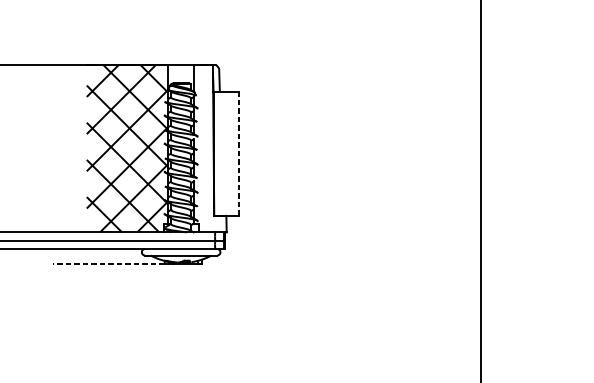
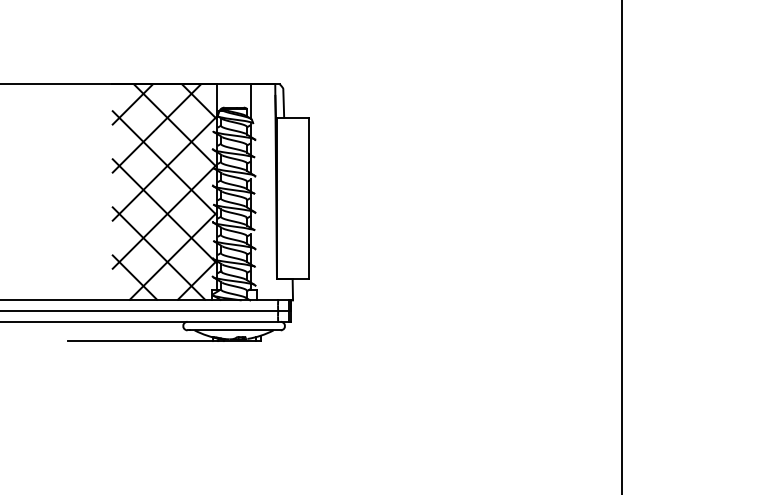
line: (239, 153) -> (309, 198), dashed -> solid
line: (108, 264) -> (140, 341), dashed -> solid

